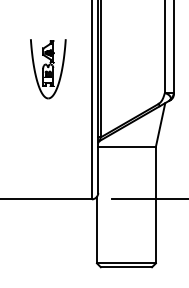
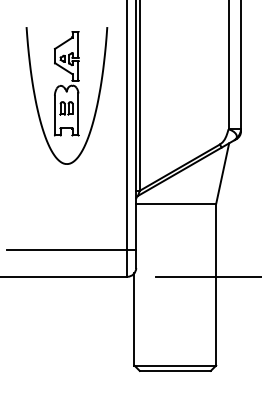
part: (47, 68) -> (66, 95), size x1.67
line: (51, 180) -> (71, 250), added

